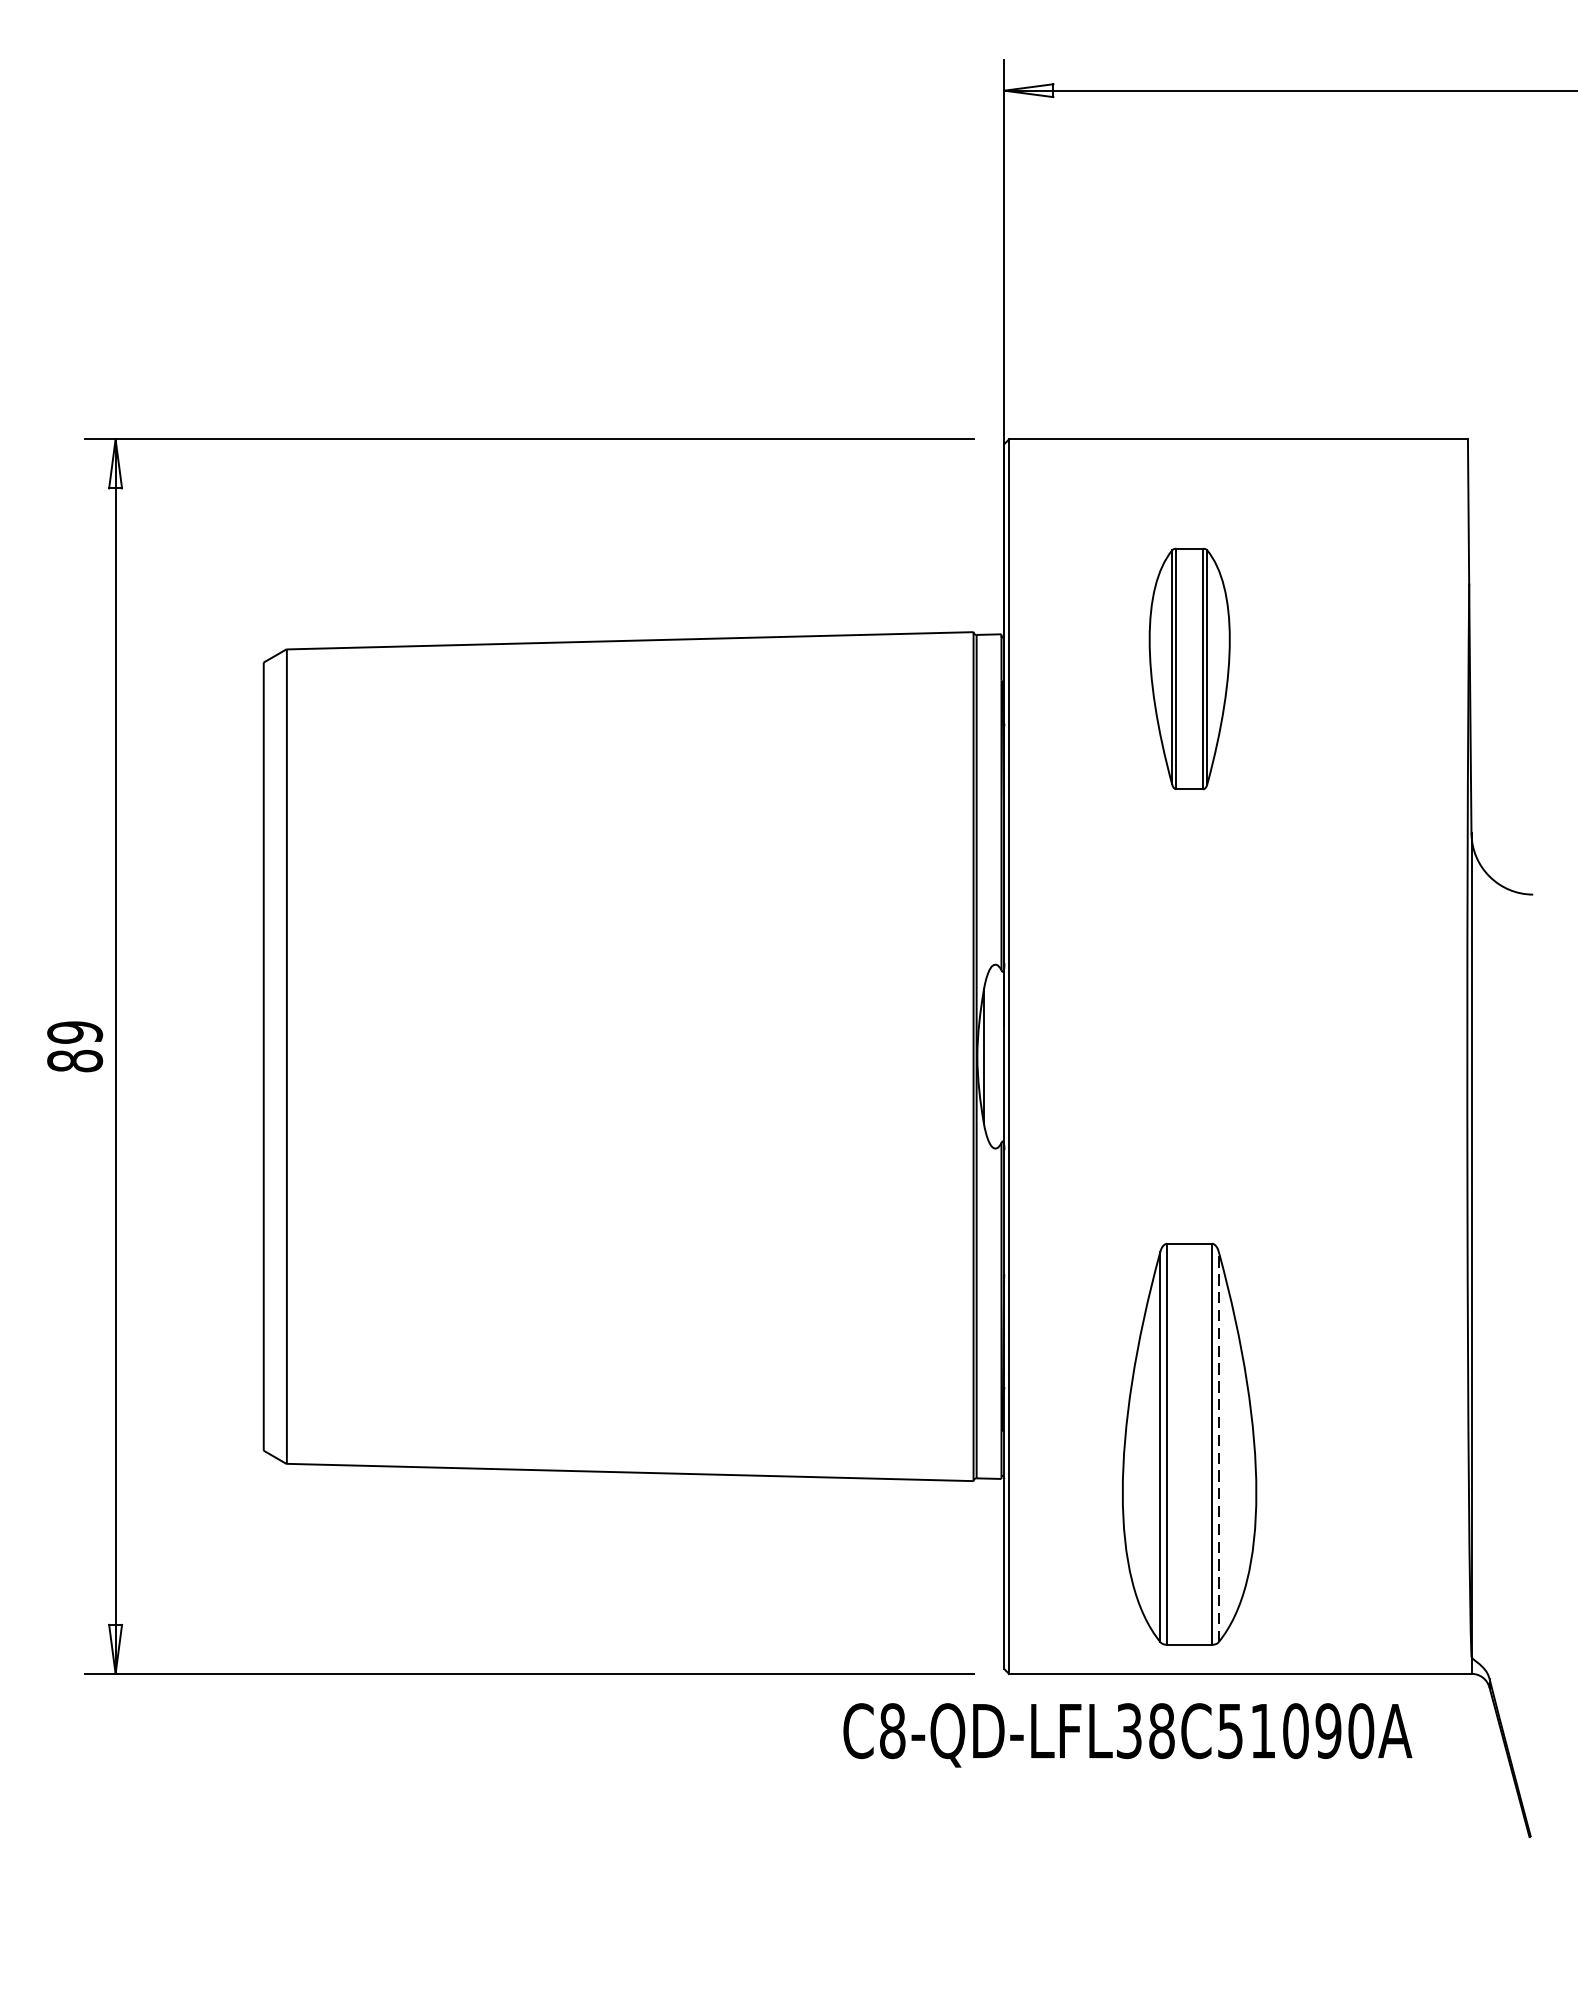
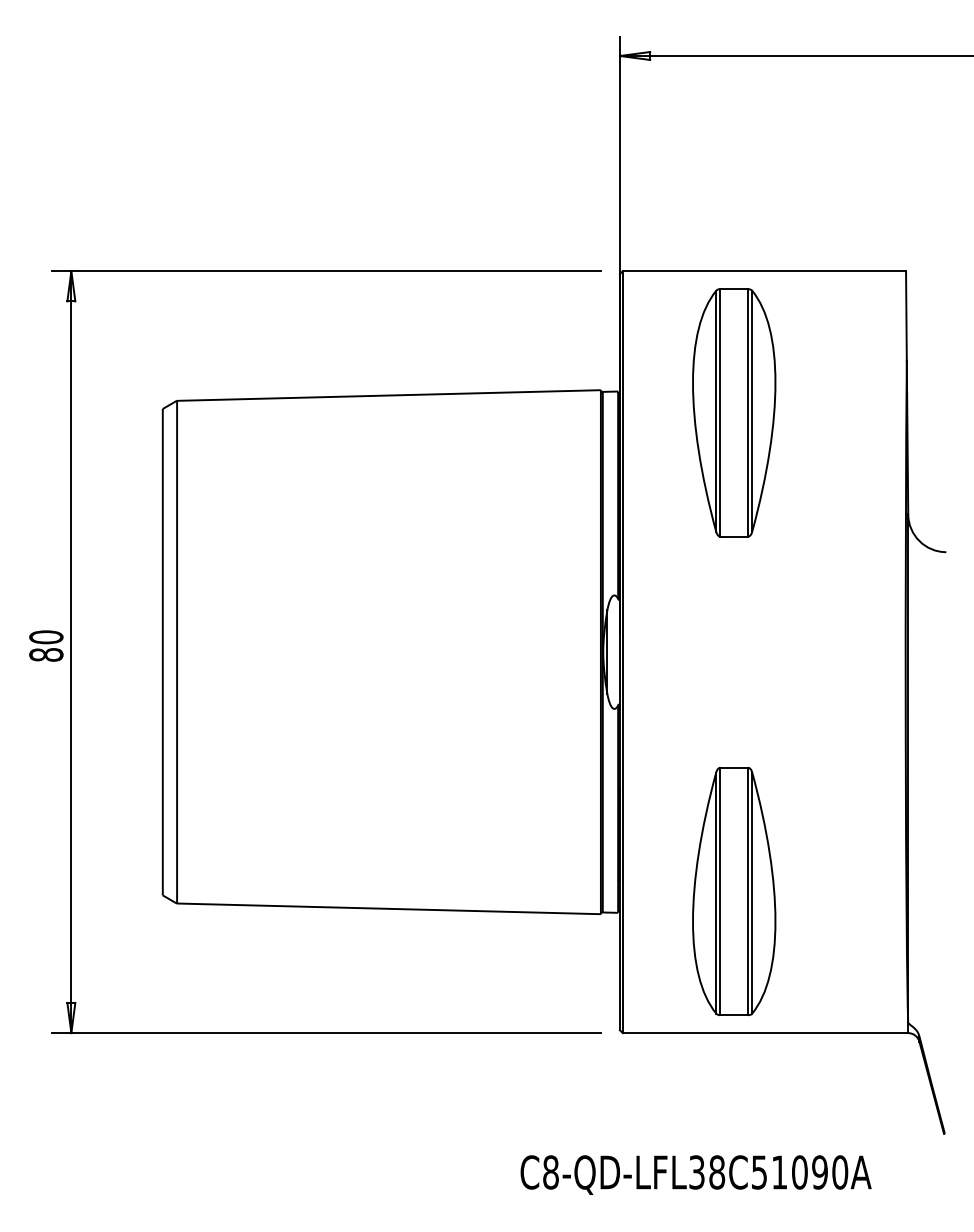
part: (1189, 668) -> (734, 412), size x1.67
text: (75, 1032) -> (46, 637), 89 -> 80
line: (1219, 1445) -> (752, 892), dashed -> solid
text: (1126, 1734) -> (695, 1174), moved

